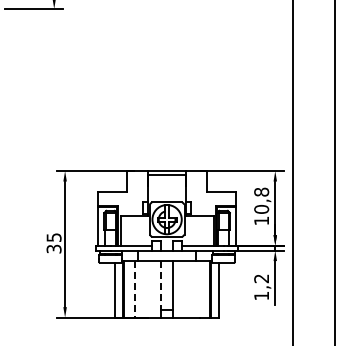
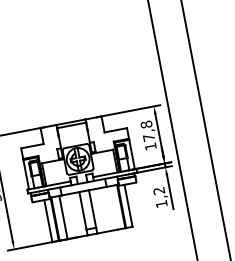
text: (261, 208) -> (148, 137), 10,8 -> 17,8
line: (160, 286) -> (82, 211), dashed -> solid
line: (134, 289) -> (63, 217), dashed -> solid

